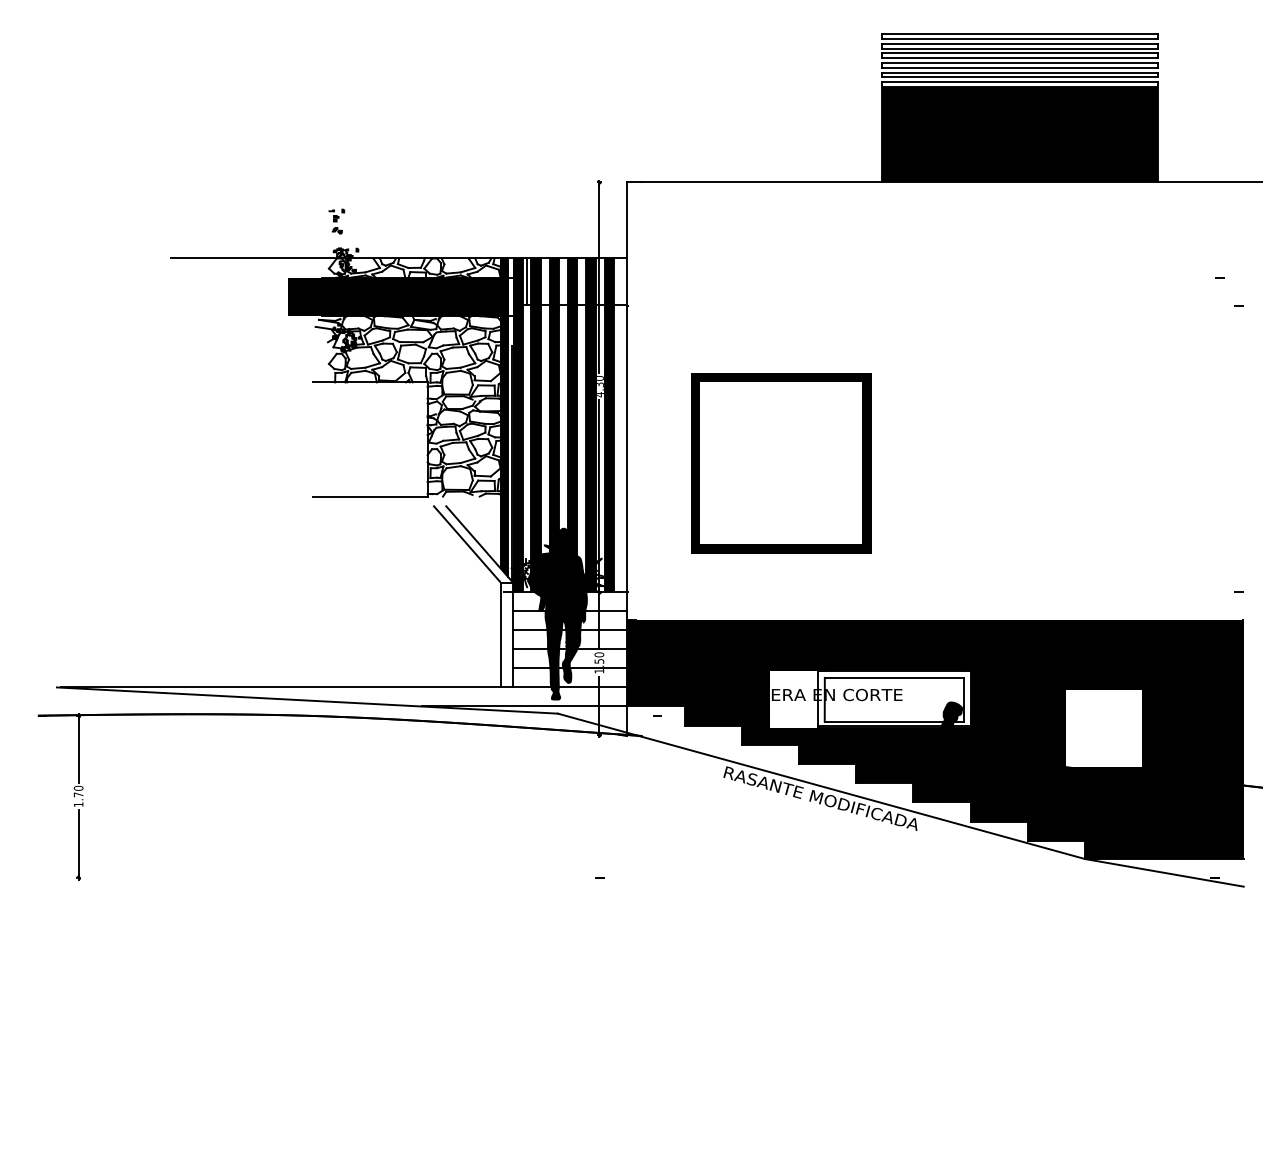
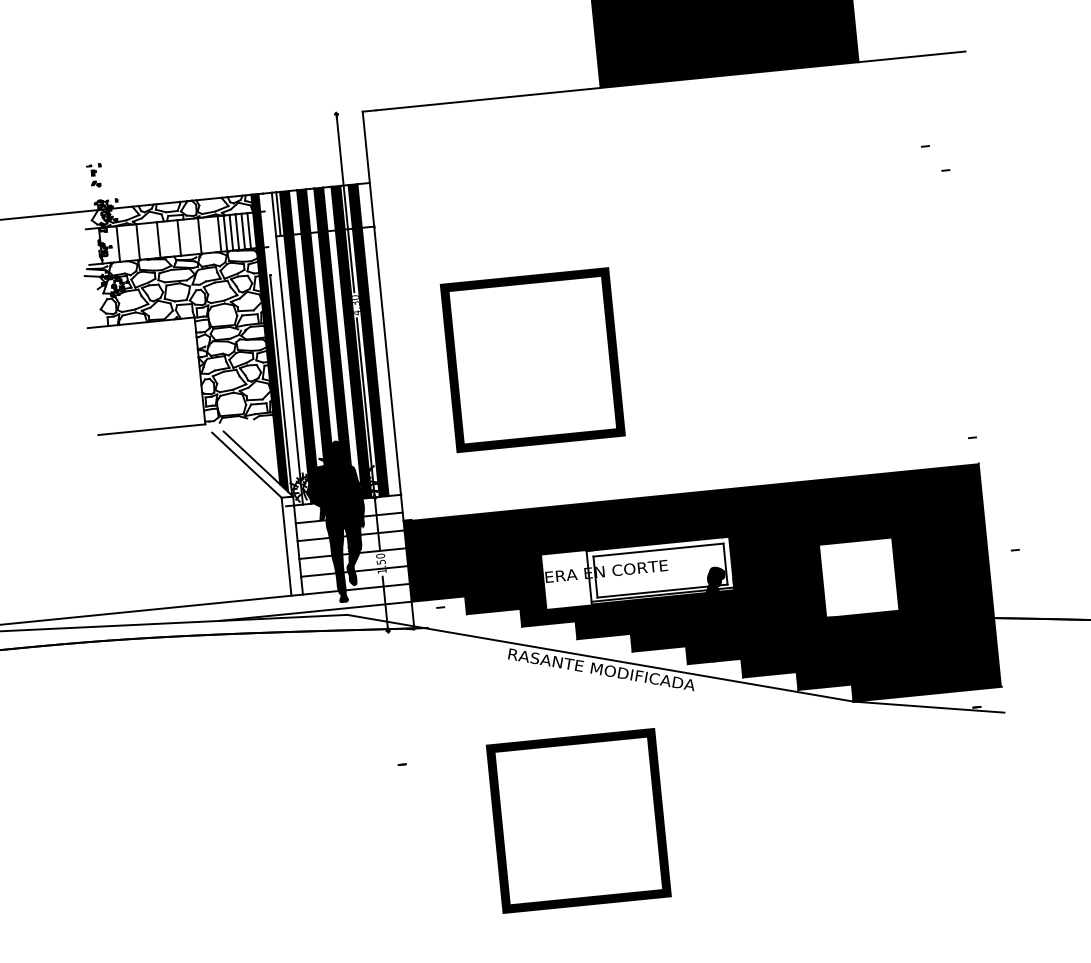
fill: (394, 296) -> (155, 240), removed
fill: (517, 425) -> (282, 349), removed
part: (781, 956) -> (578, 821), added

